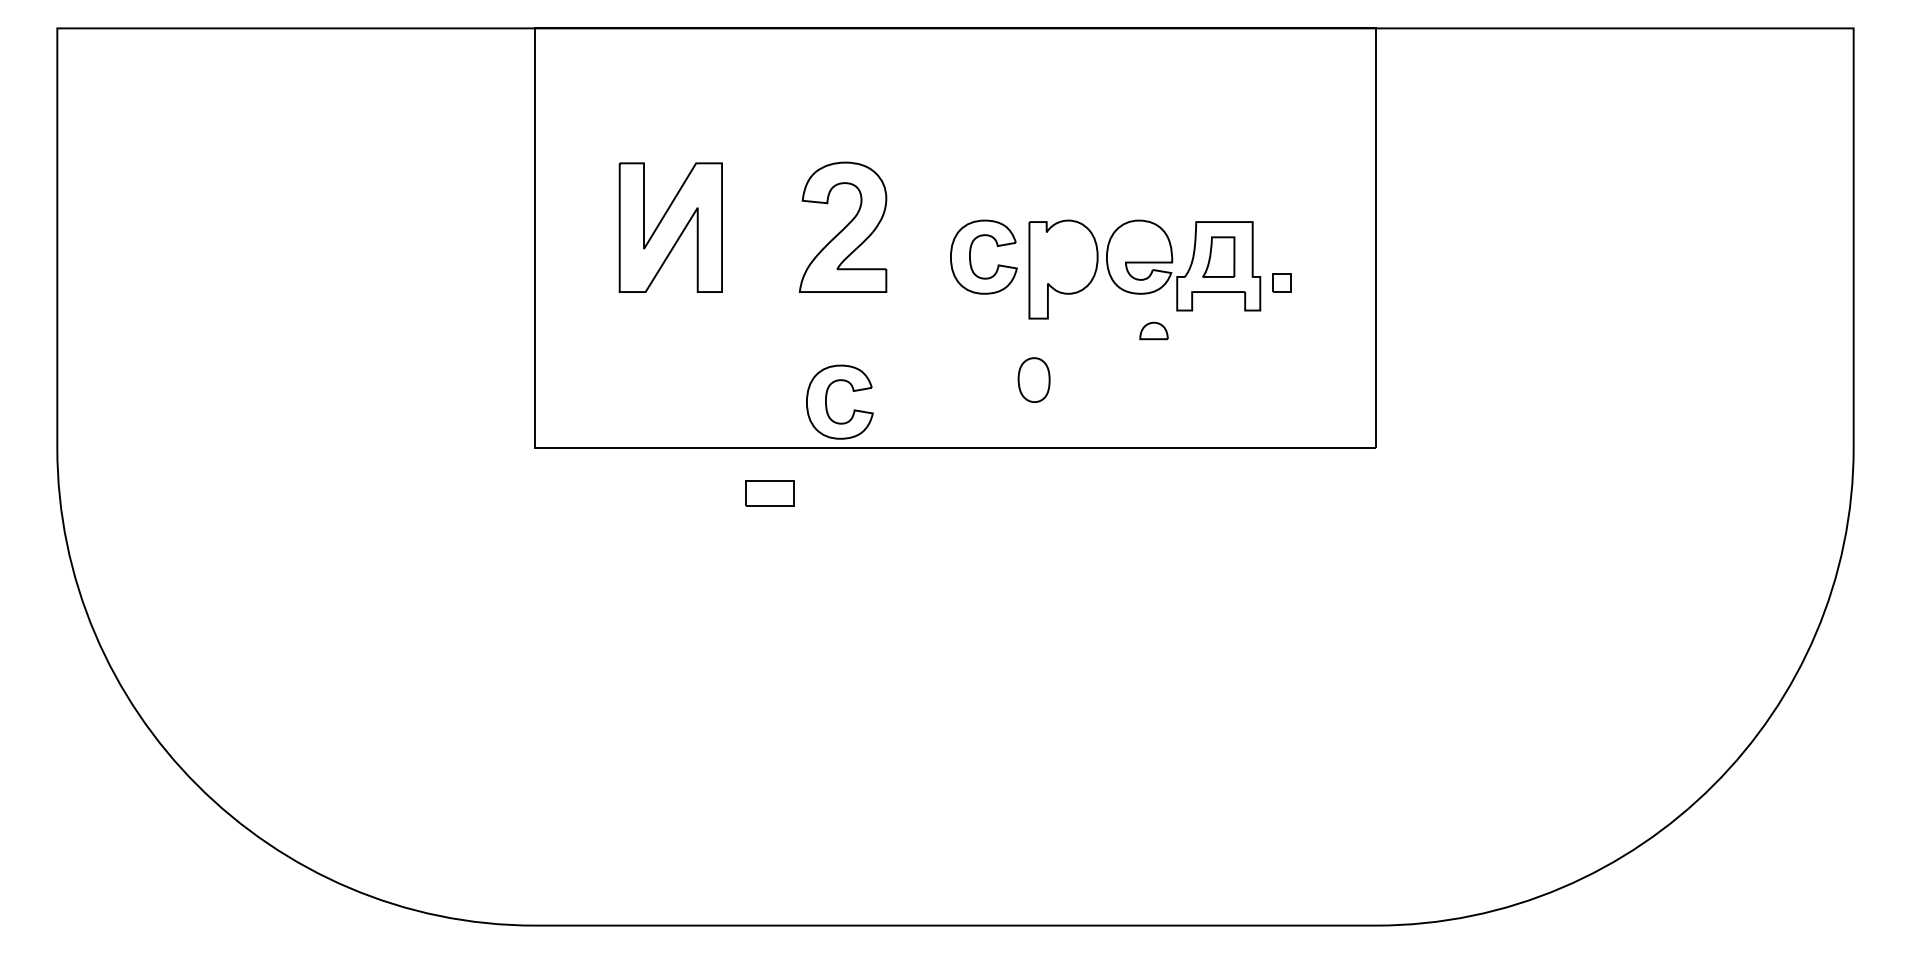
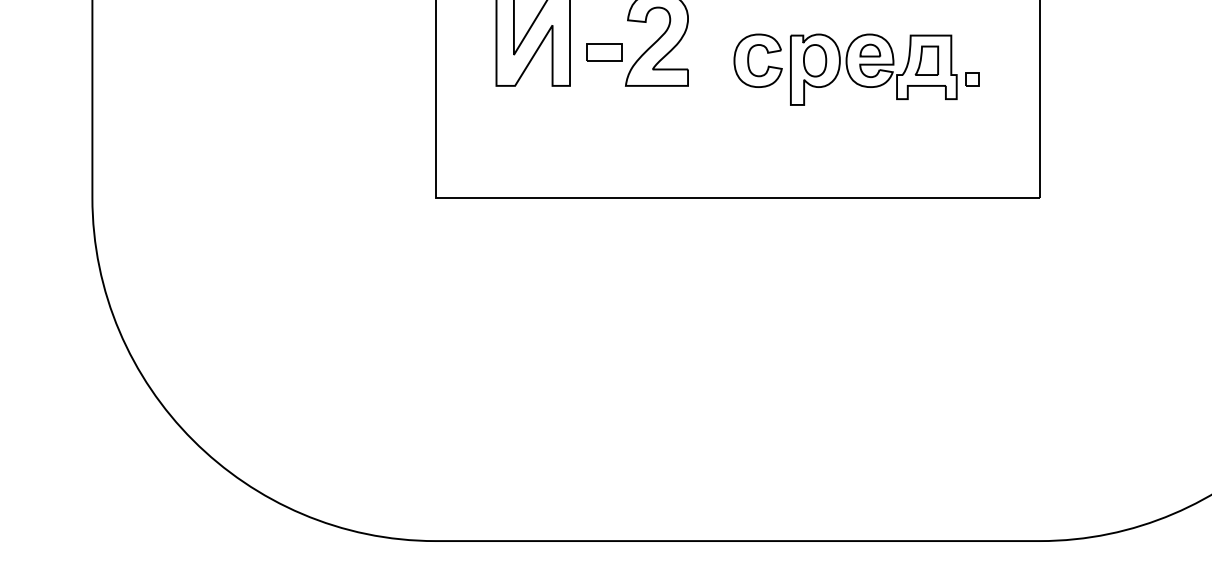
part: (1153, 330) -> (869, 50), moved
part: (1033, 379) -> (814, 60), moved
part: (827, 396) -> (645, 160), removed
part: (769, 493) -> (604, 52), moved

